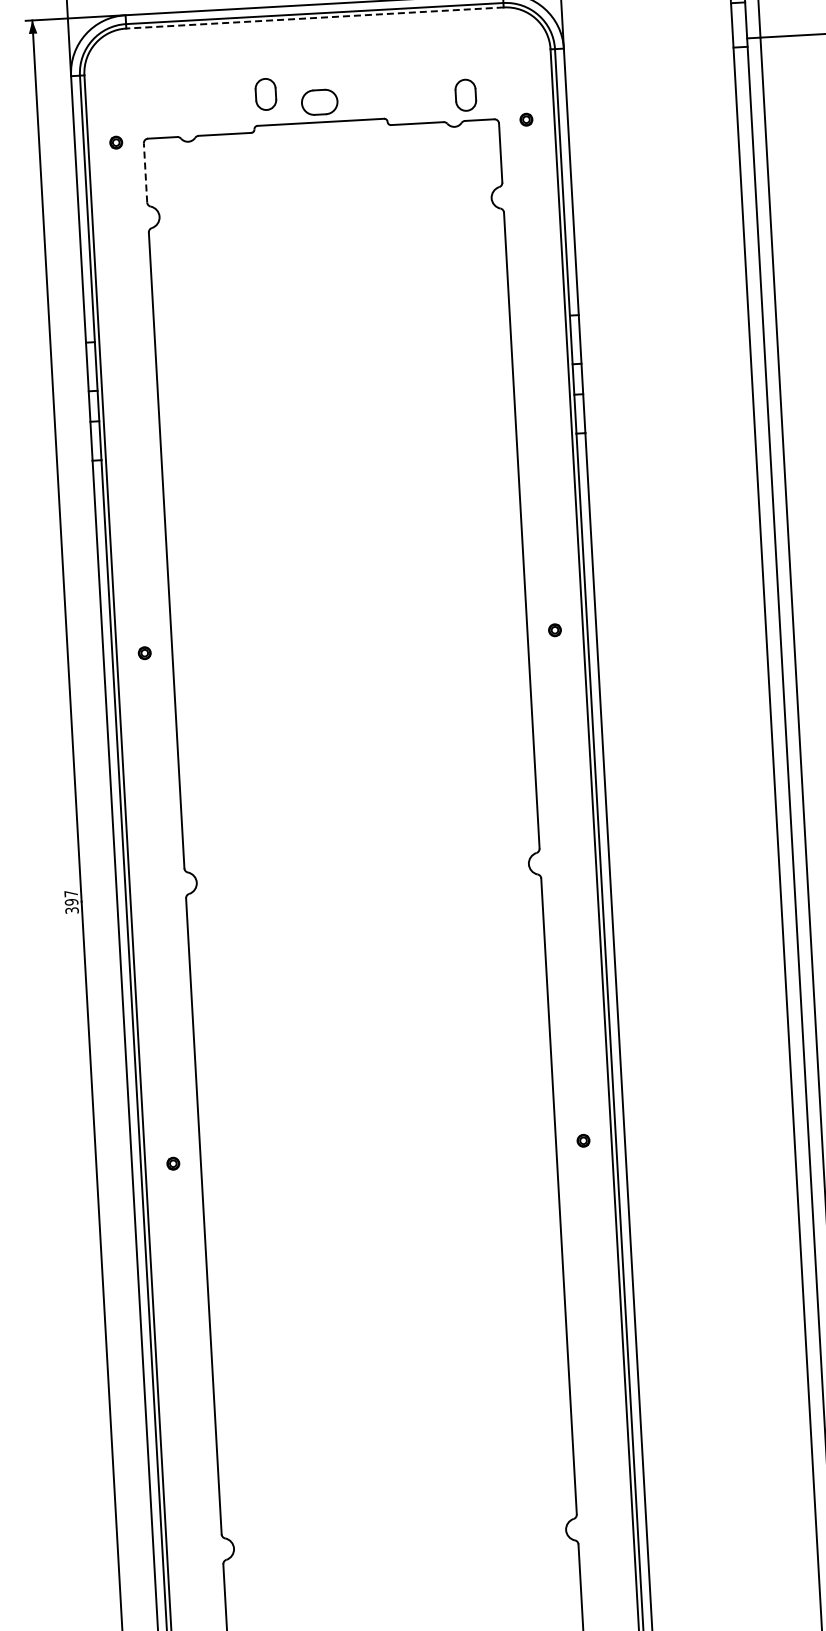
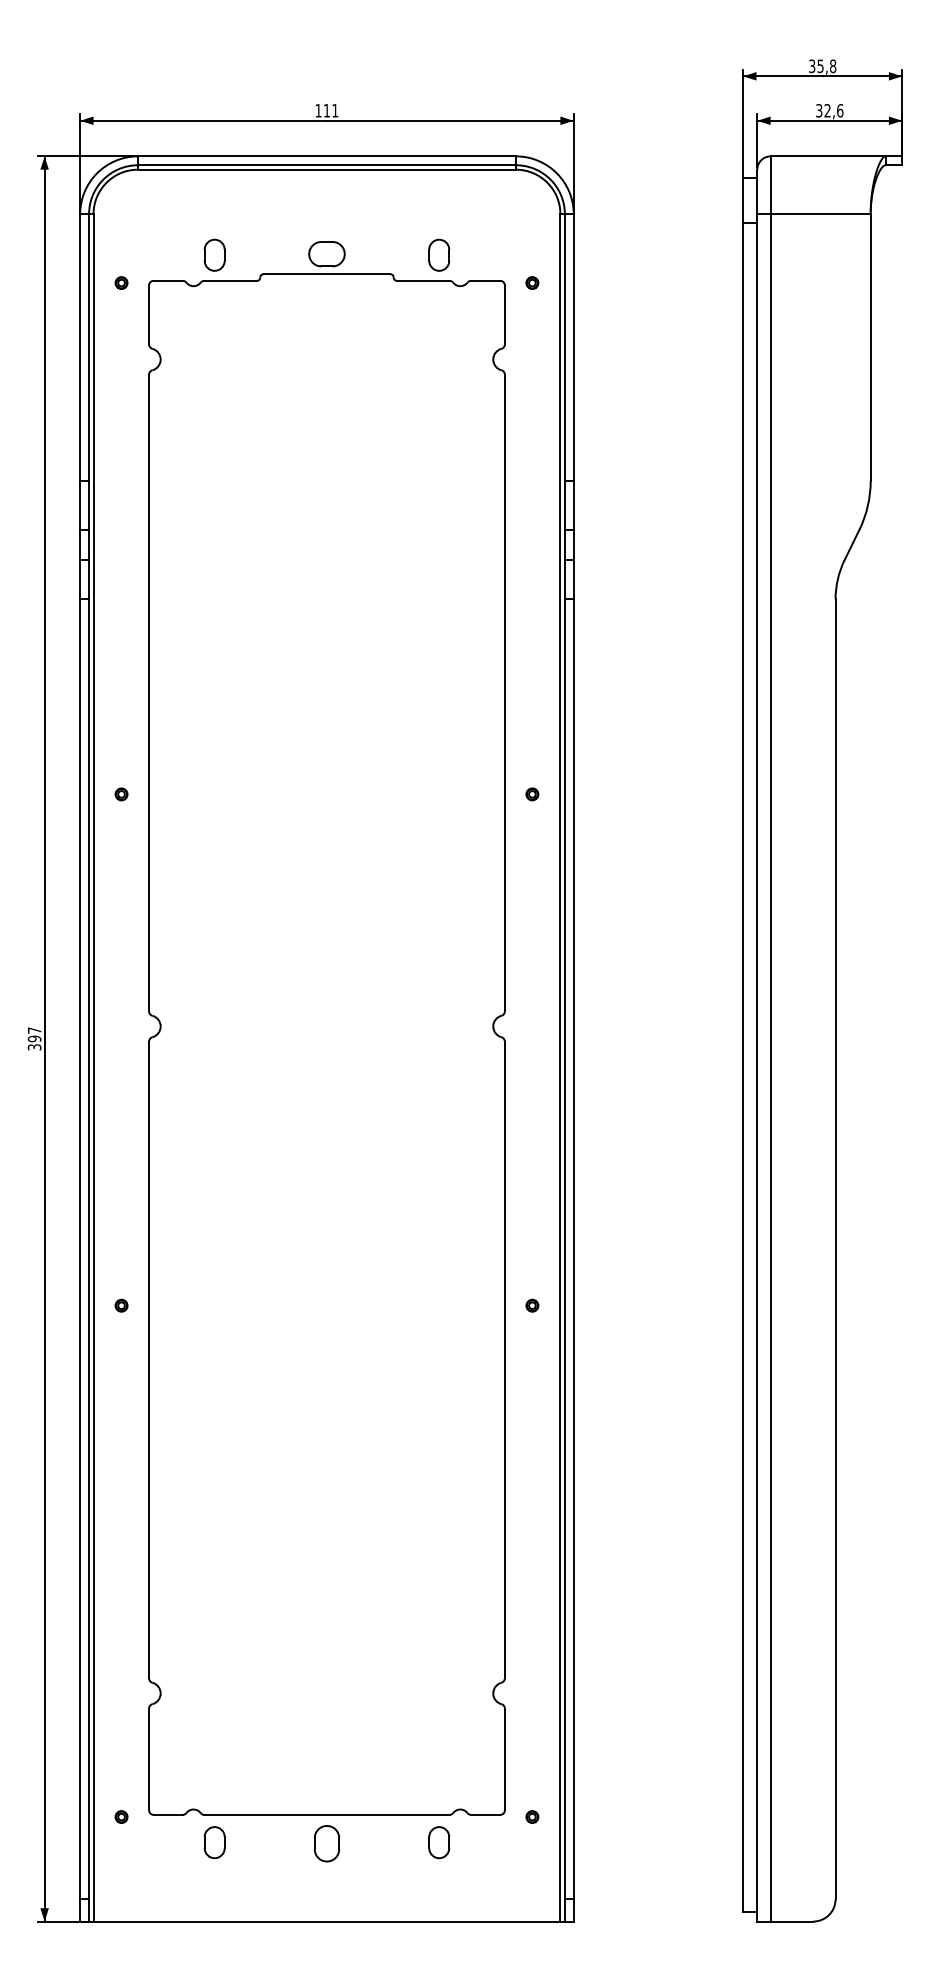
line: (314, 17) -> (326, 169), dashed -> solid
part: (265, 93) -> (214, 254), moved
part: (466, 94) -> (439, 254), moved
line: (145, 172) -> (149, 314), dashed -> solid

